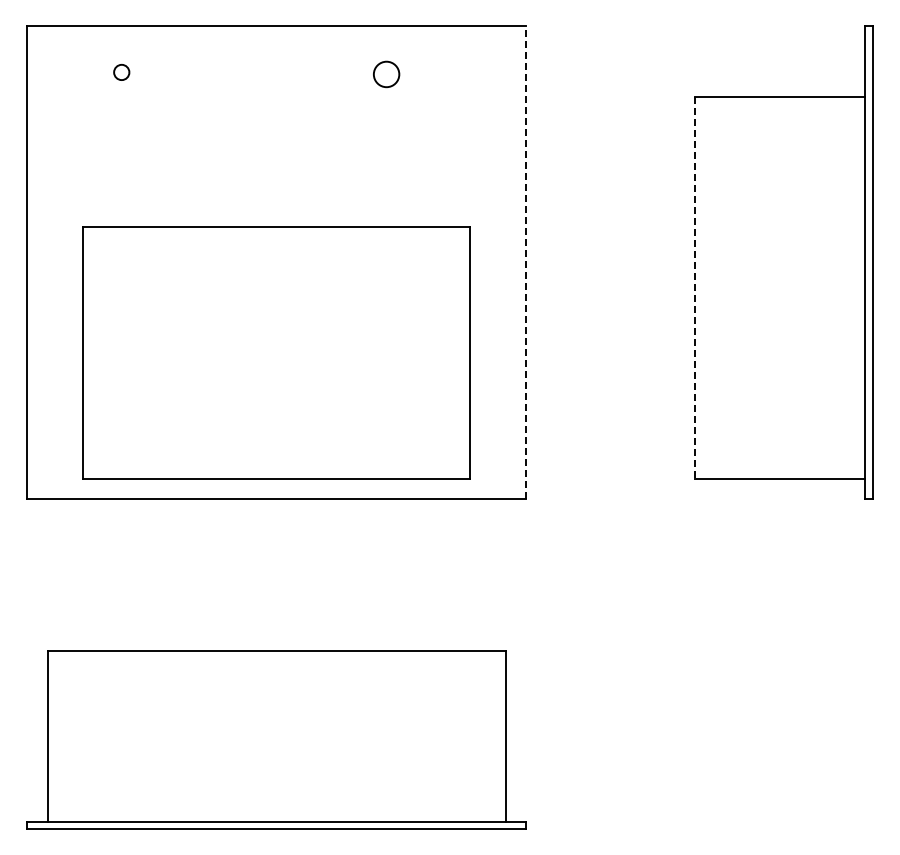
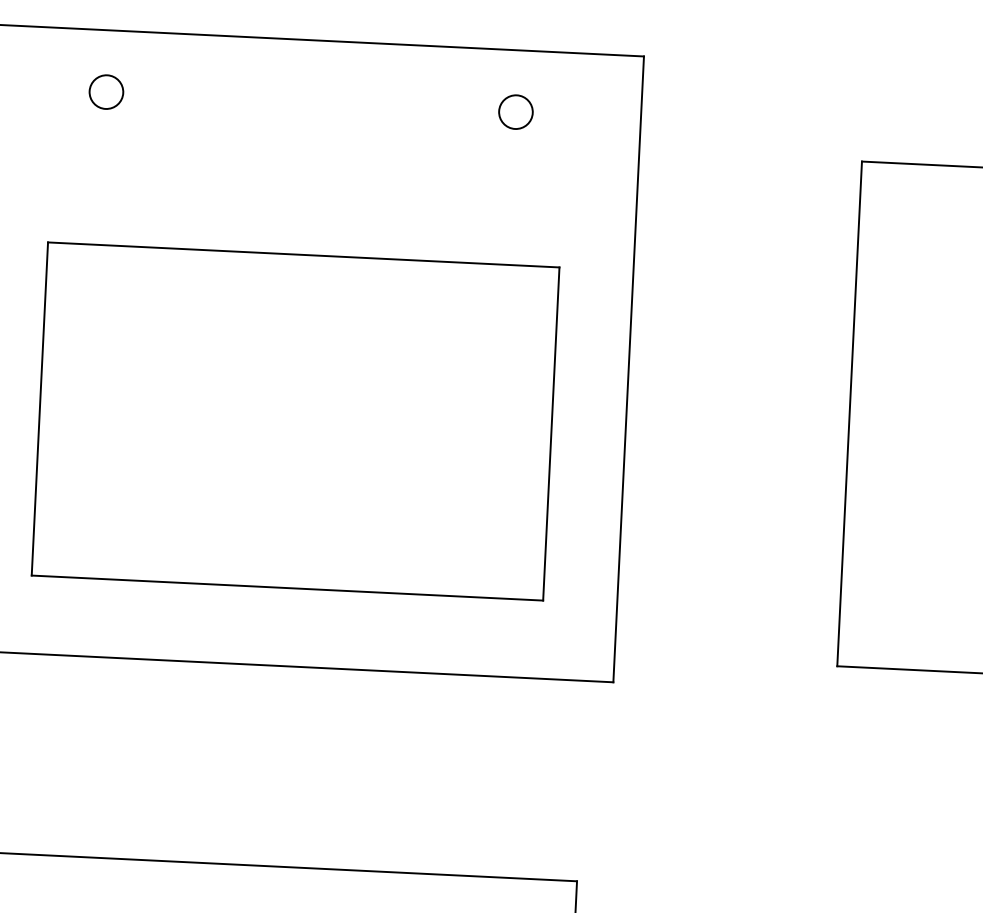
circle: (121, 72) -> (106, 92), size x1.67
circle: (386, 74) -> (515, 112), moved
line: (526, 262) -> (629, 369), dashed -> solid
line: (694, 288) -> (849, 414), dashed -> solid
part: (276, 352) -> (295, 420), moved

